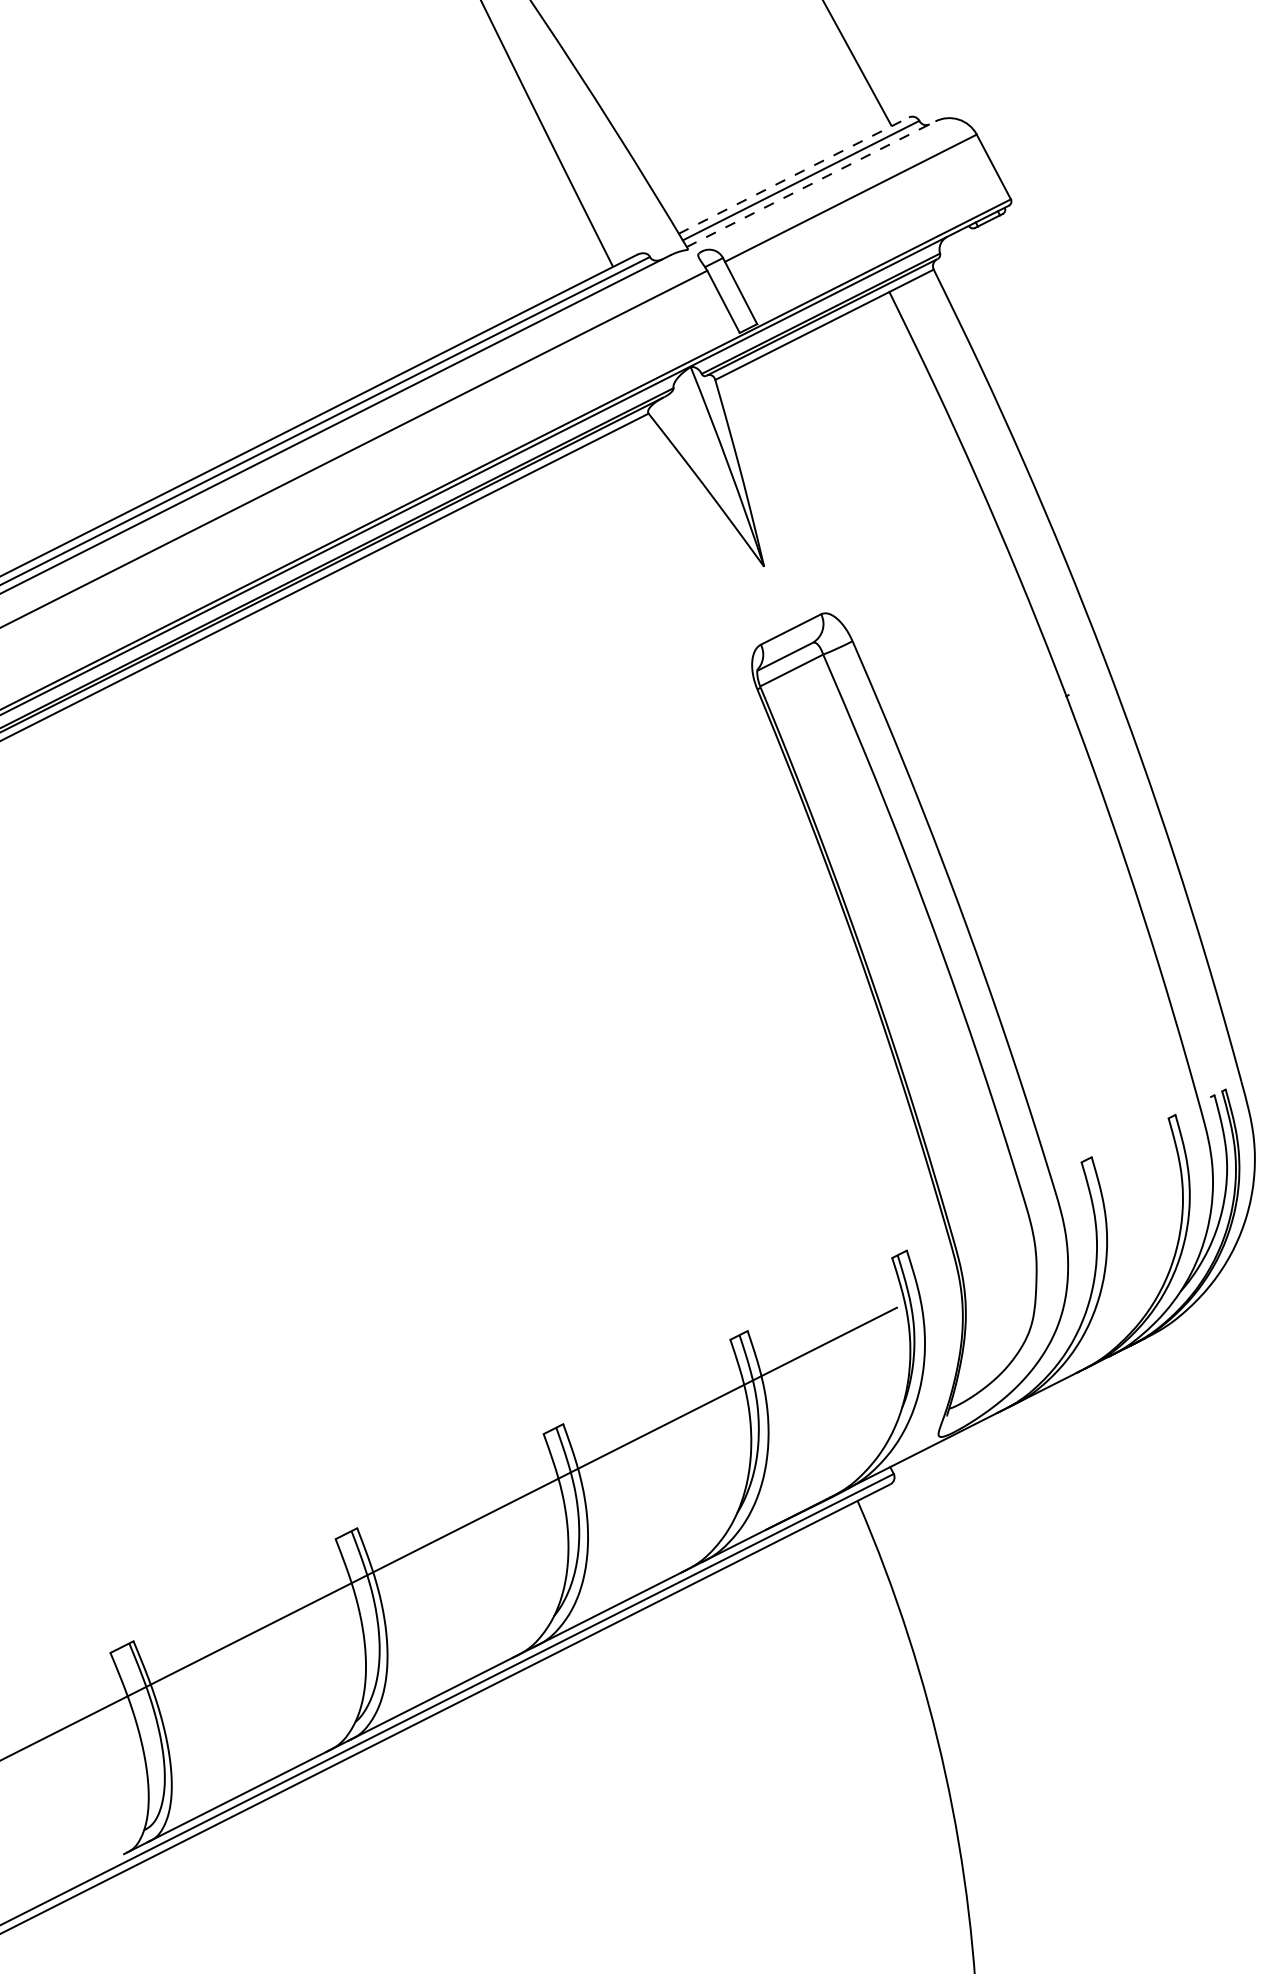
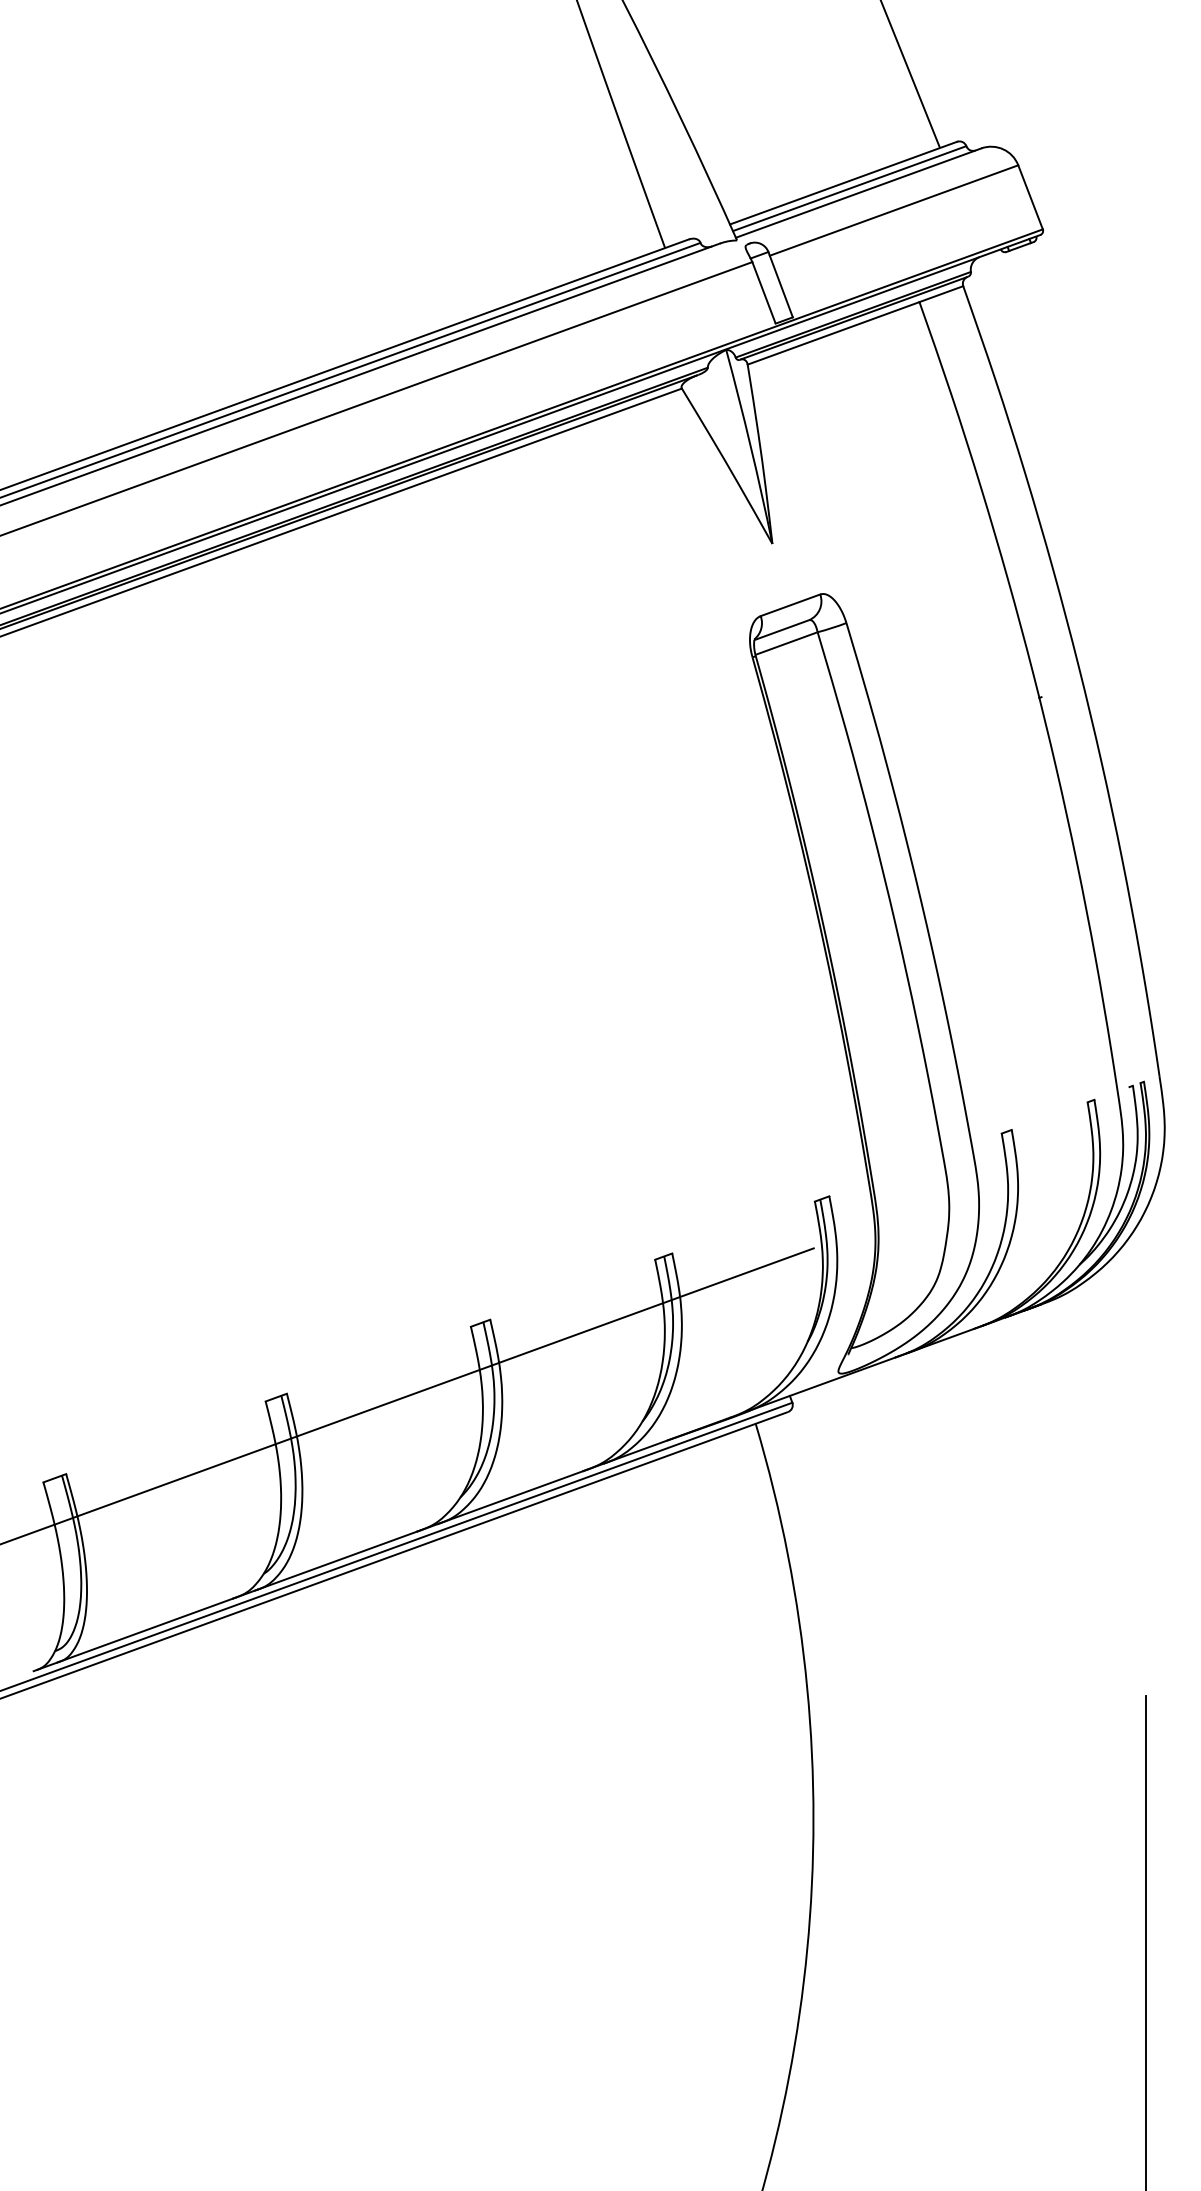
line: (793, 175) -> (843, 183), dashed -> solid
line: (811, 184) -> (858, 193), dashed -> solid

